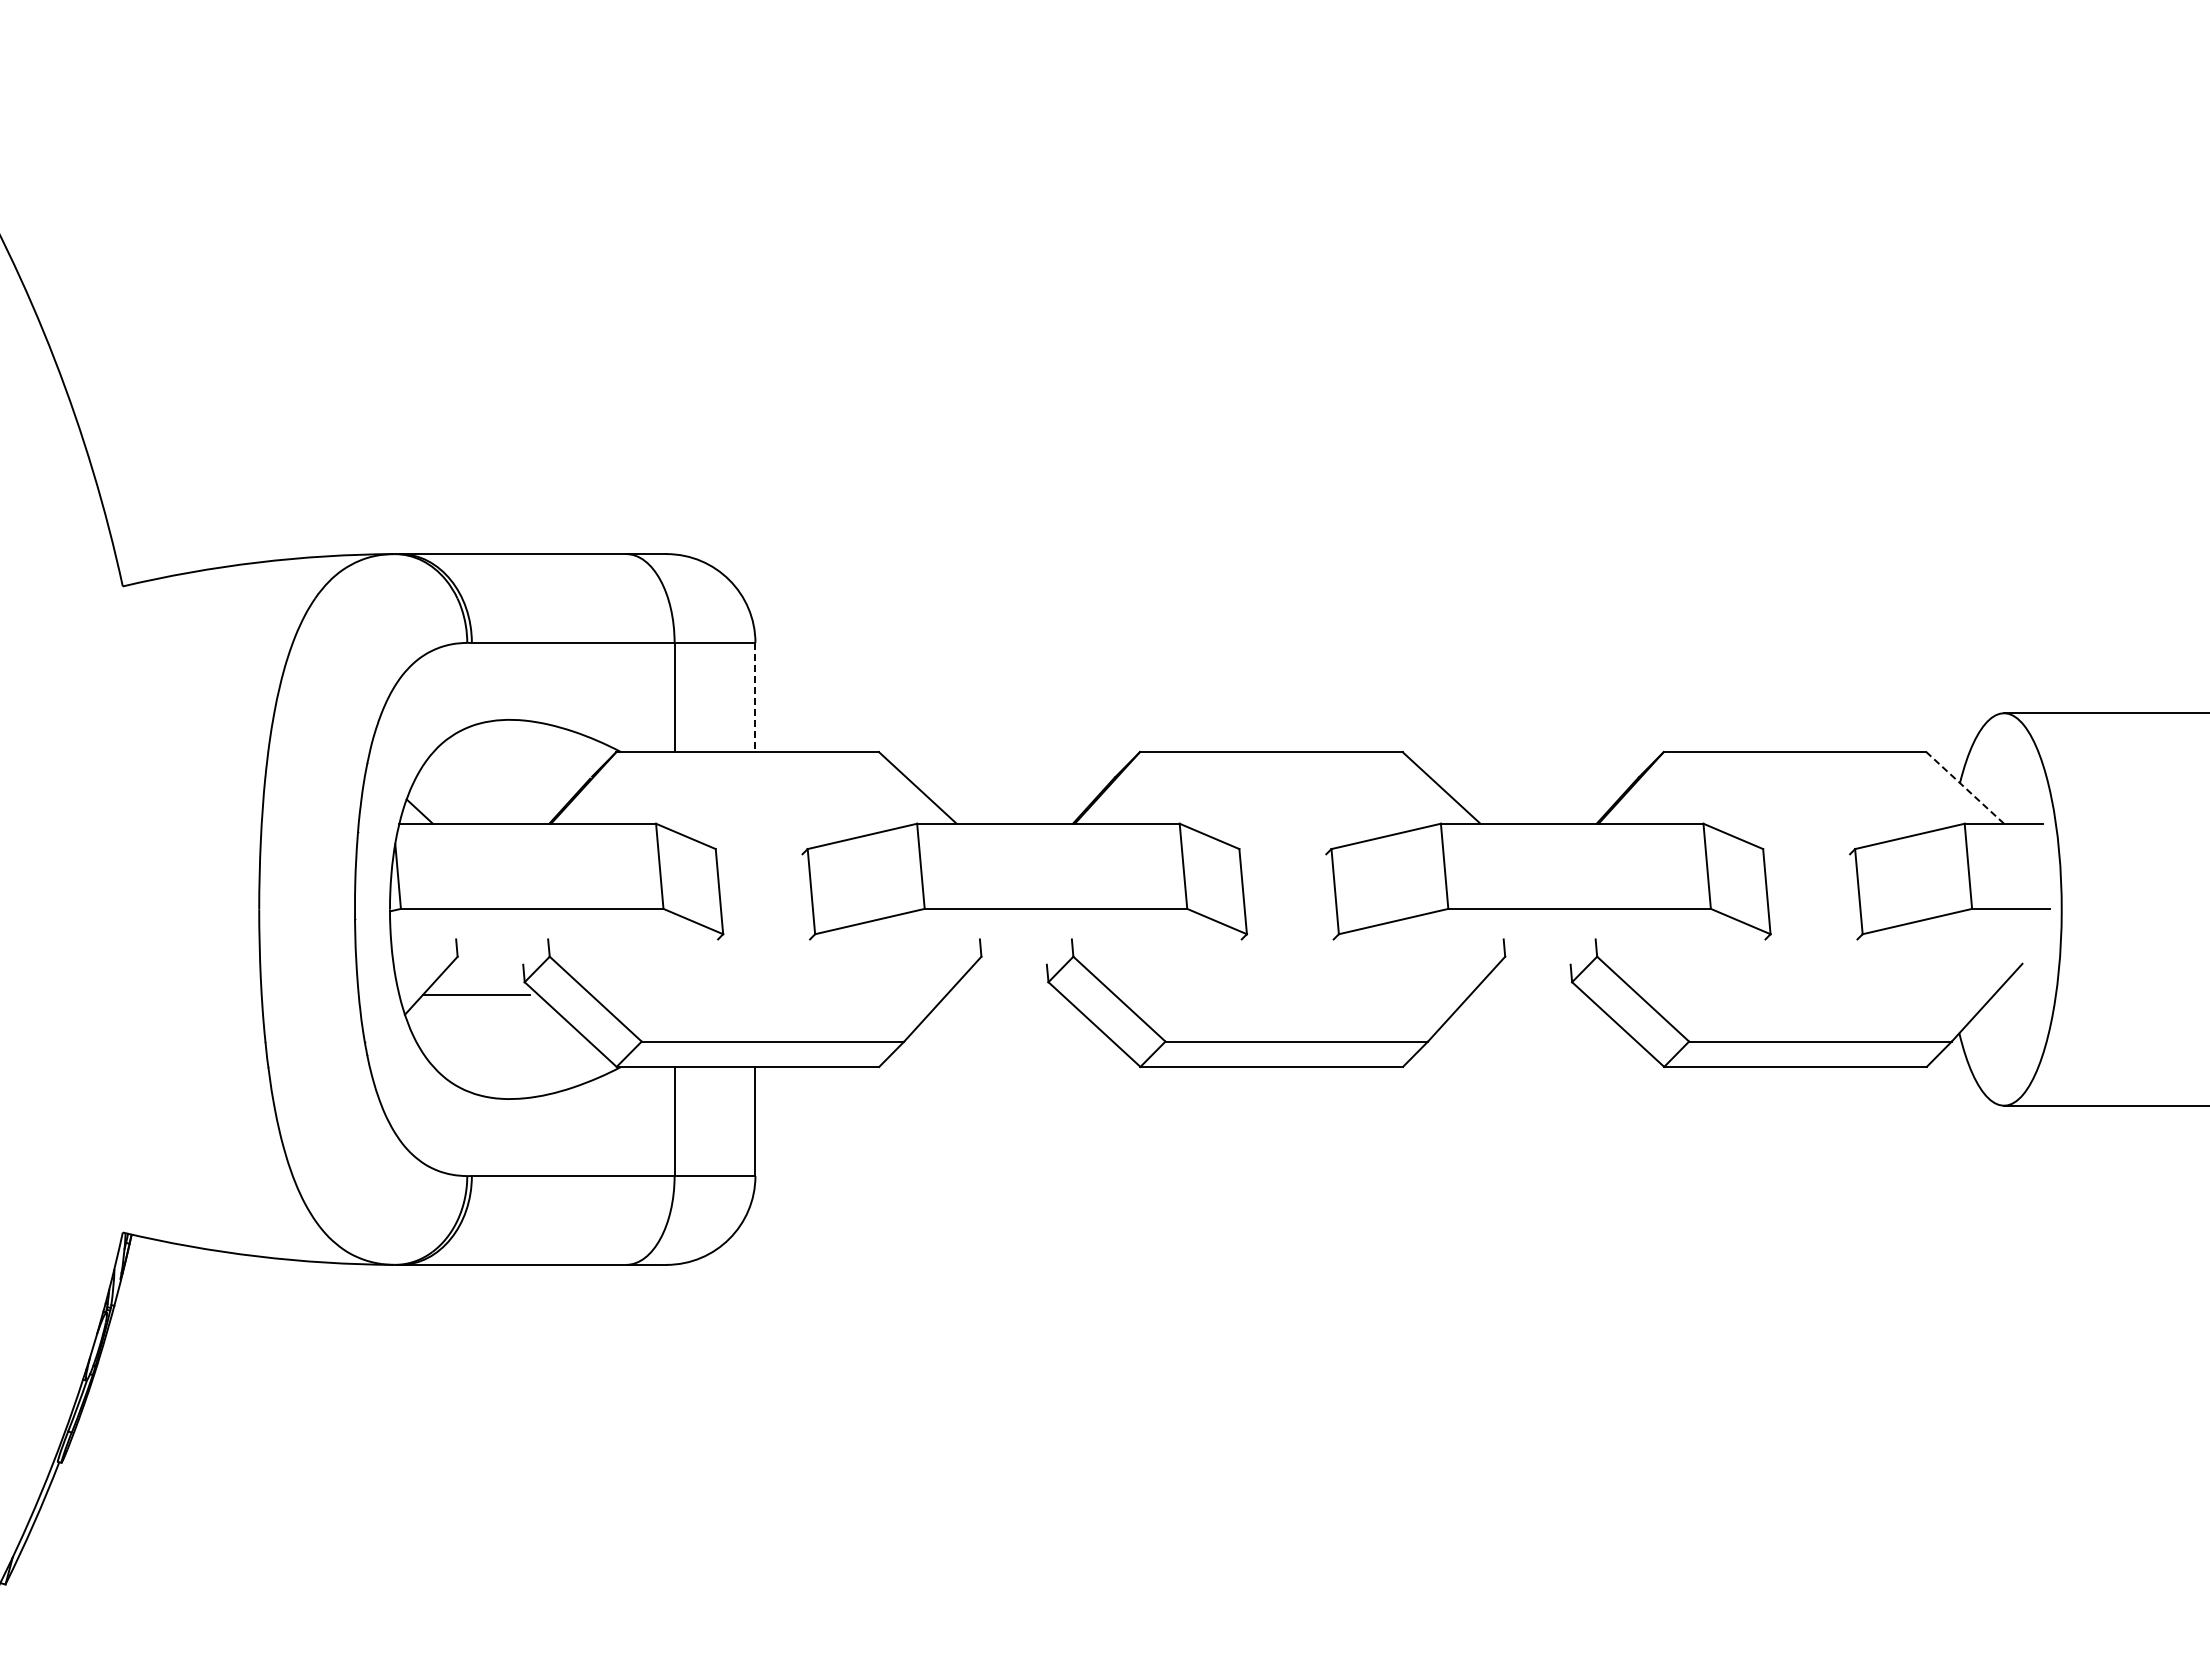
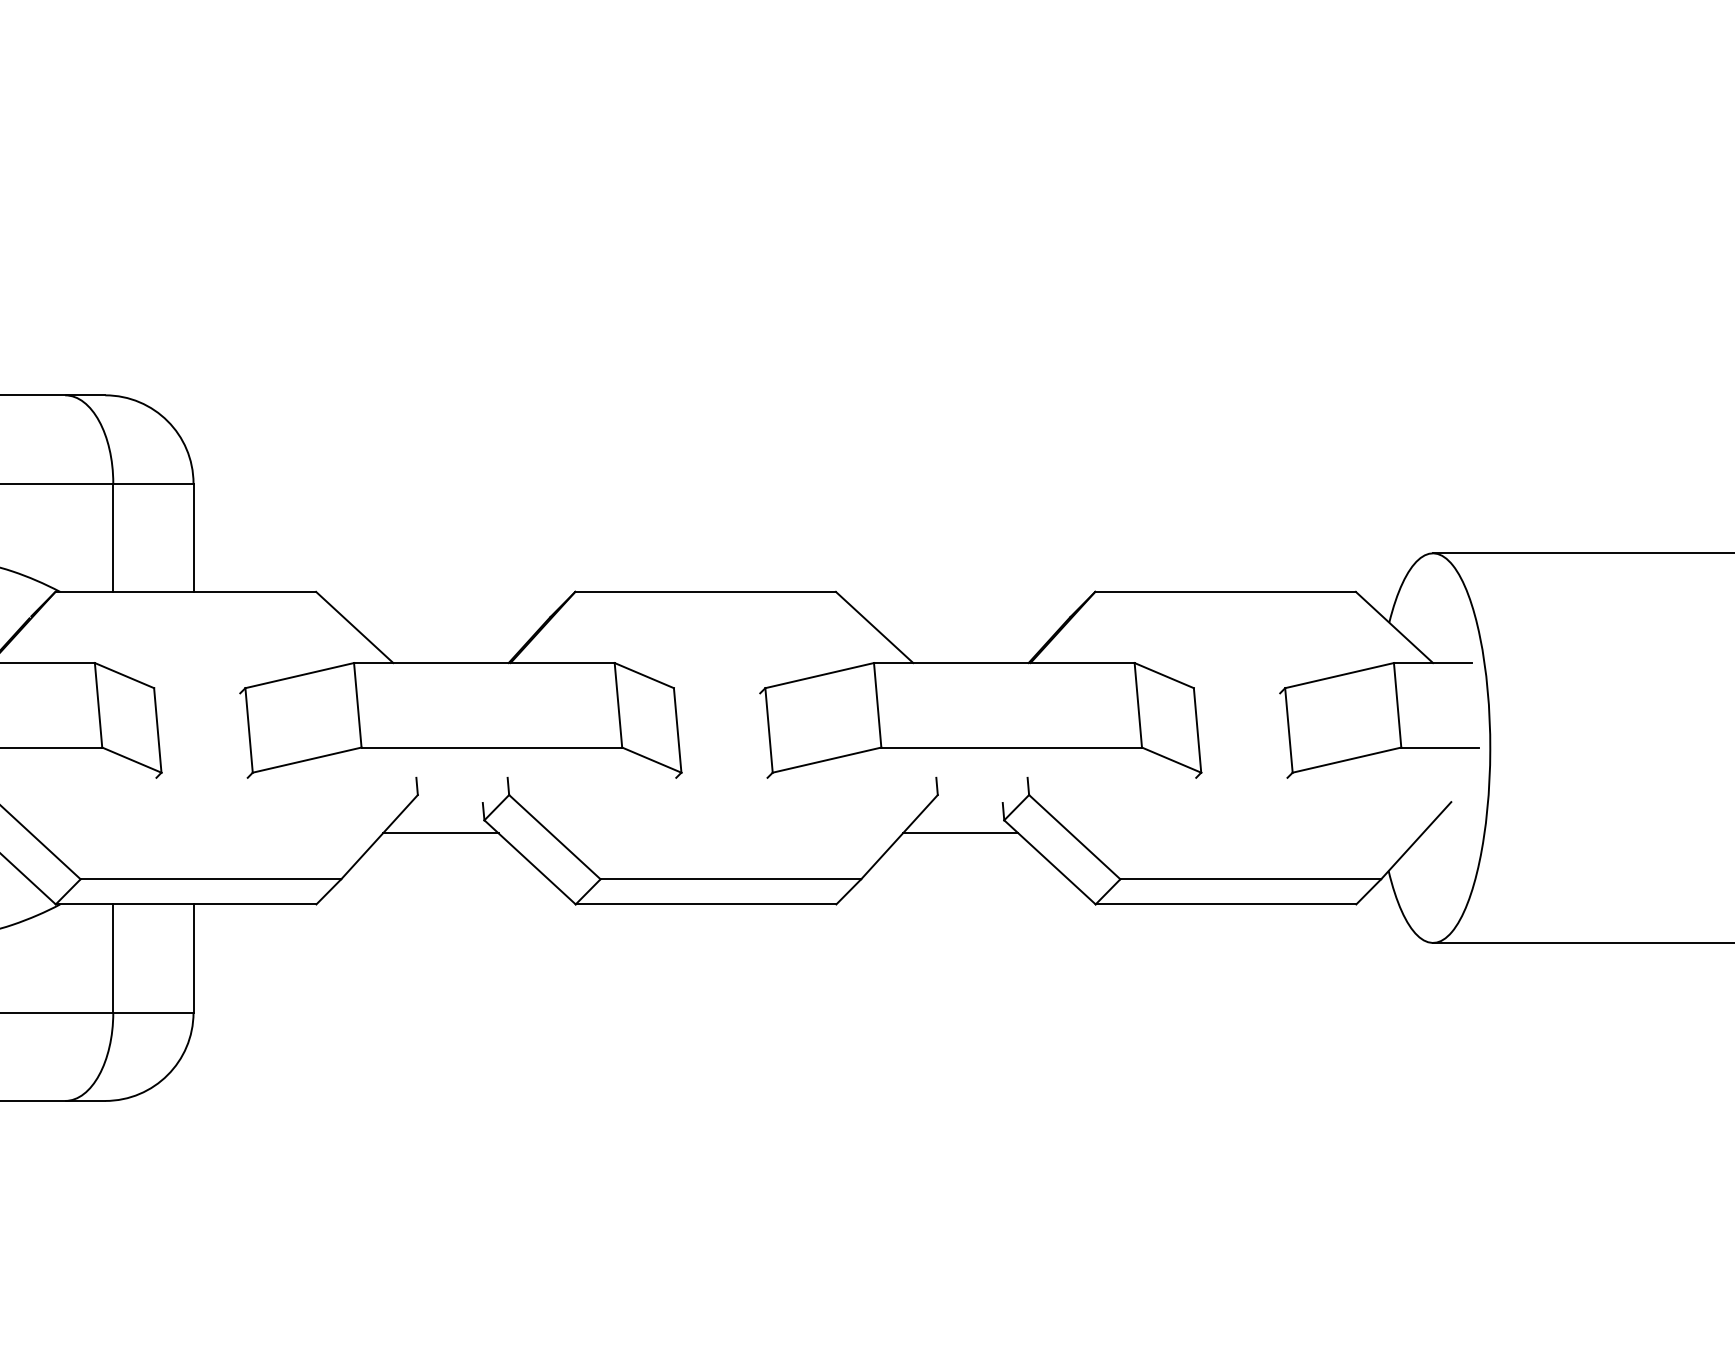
line: (755, 697) -> (193, 537), dashed -> solid
line: (1965, 787) -> (1394, 627), dashed -> solid
line: (1004, 995) -> (440, 833), added
line: (1528, 995) -> (960, 833), added

